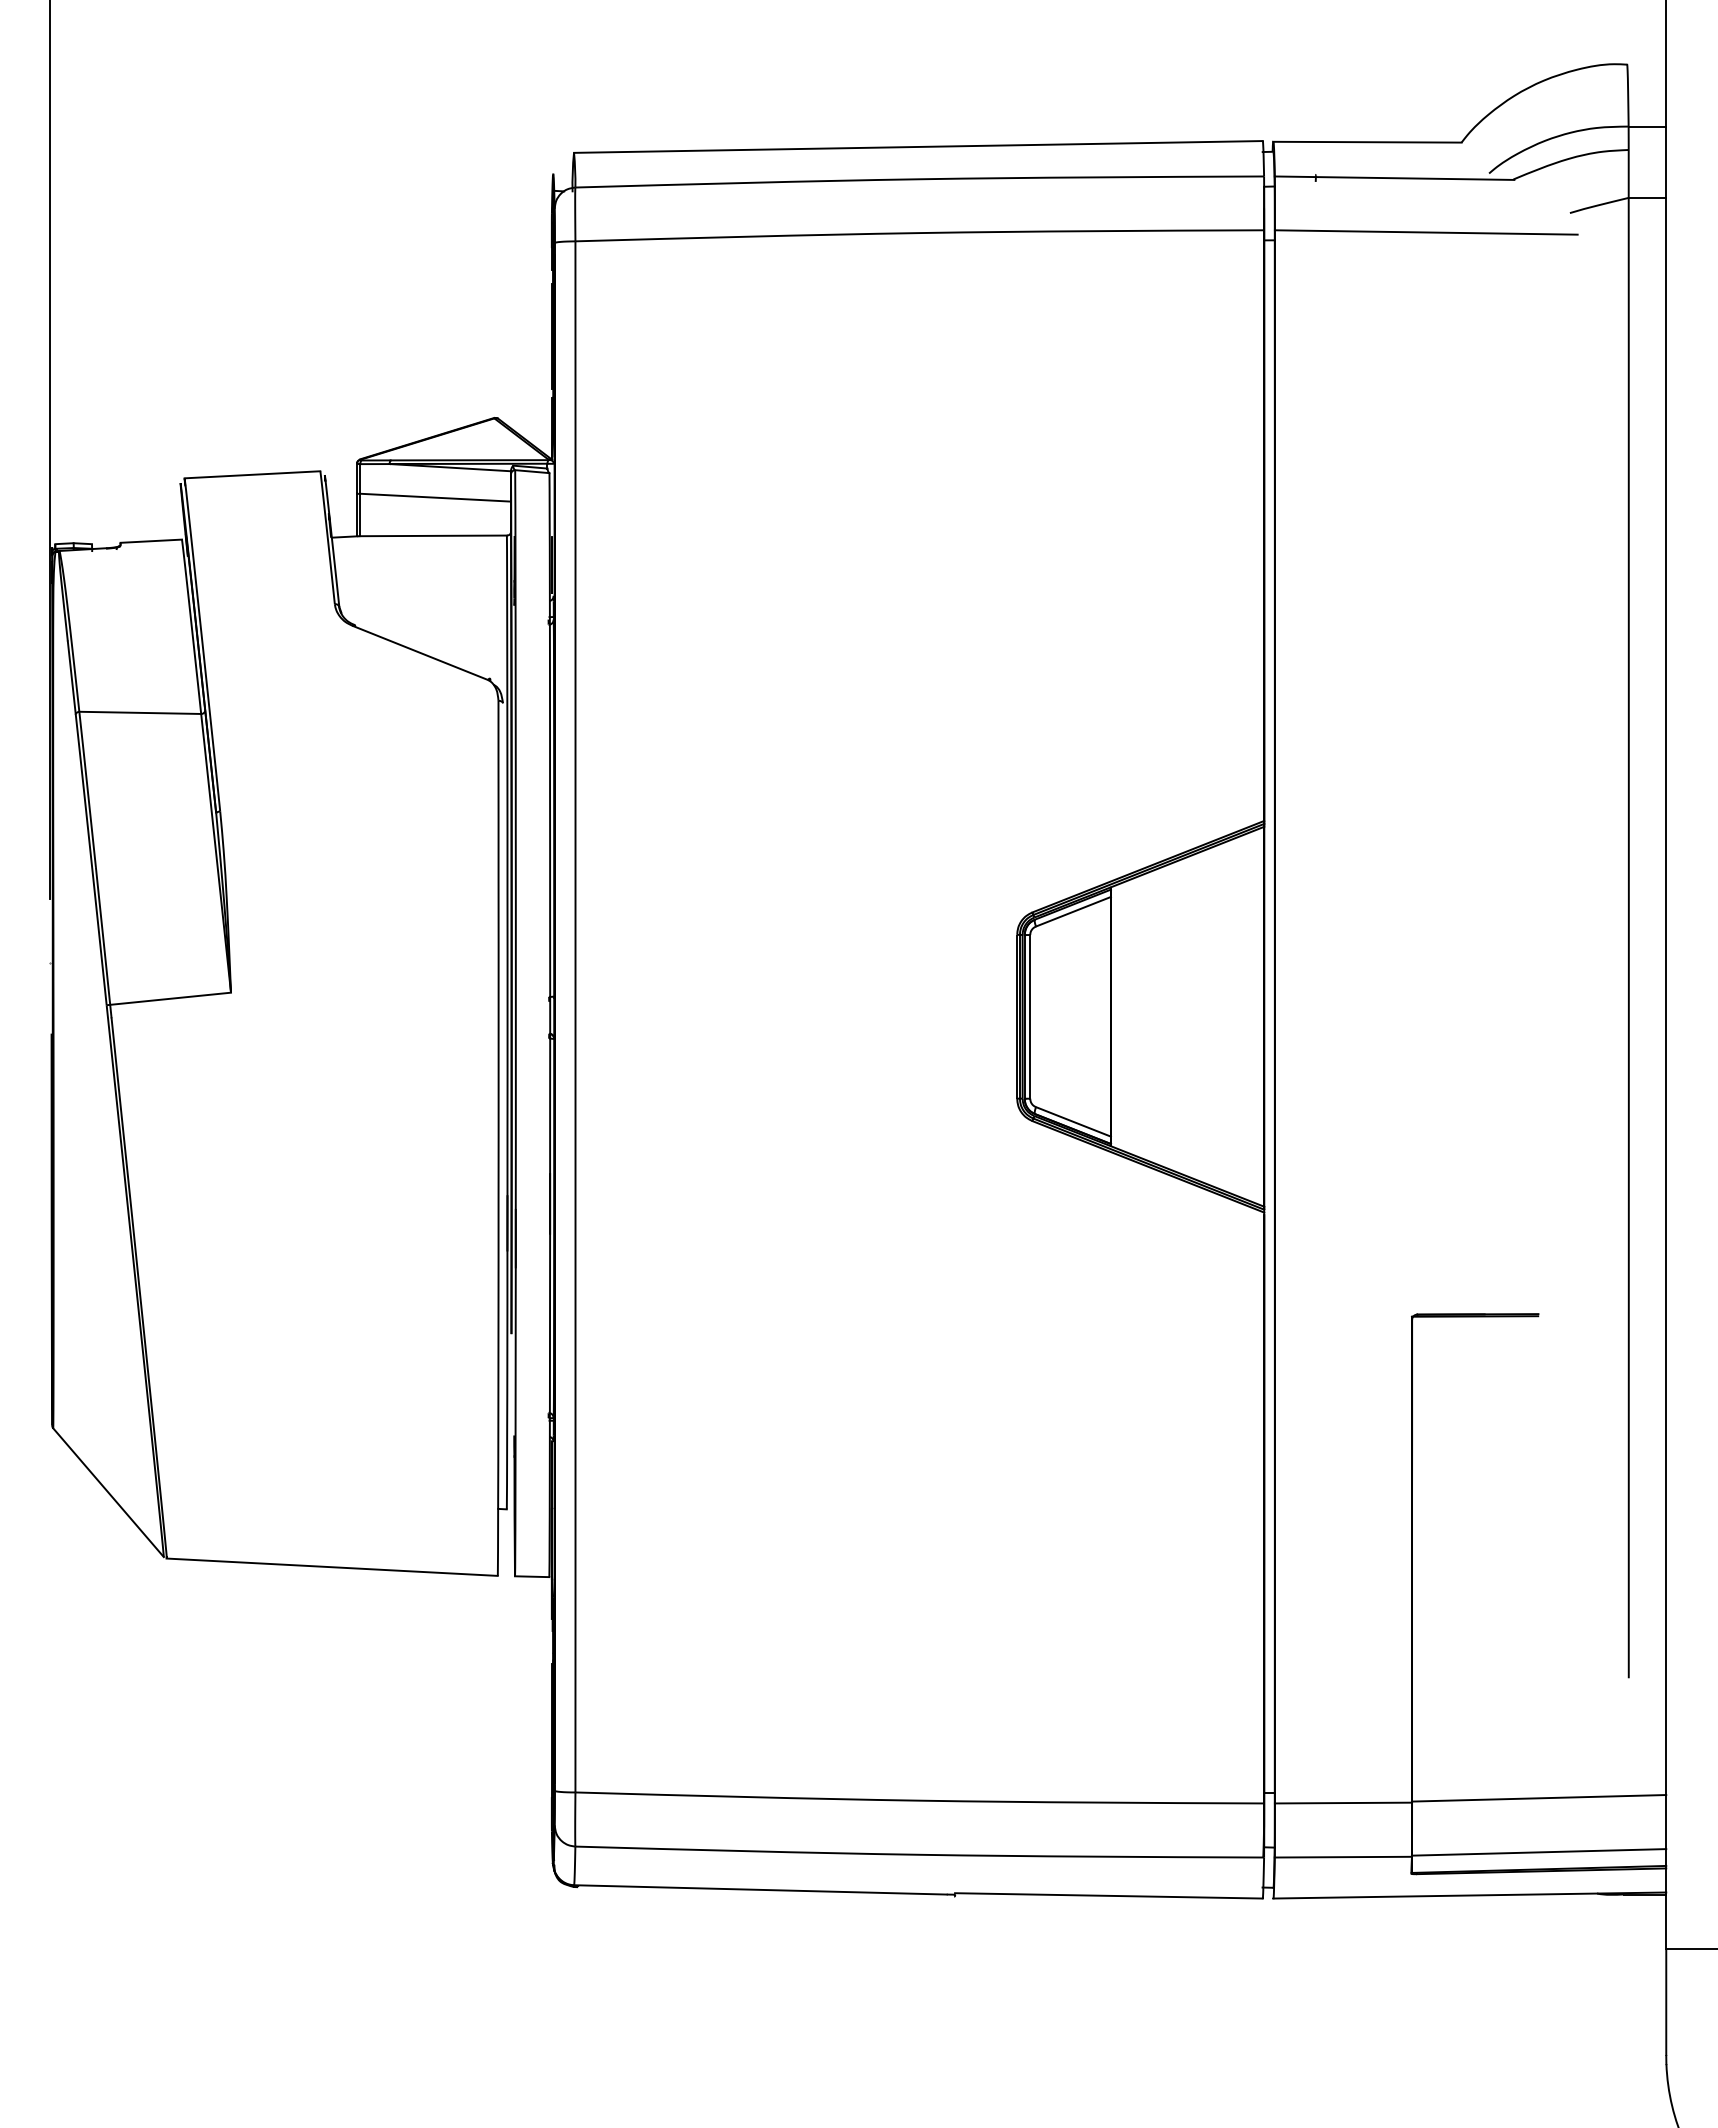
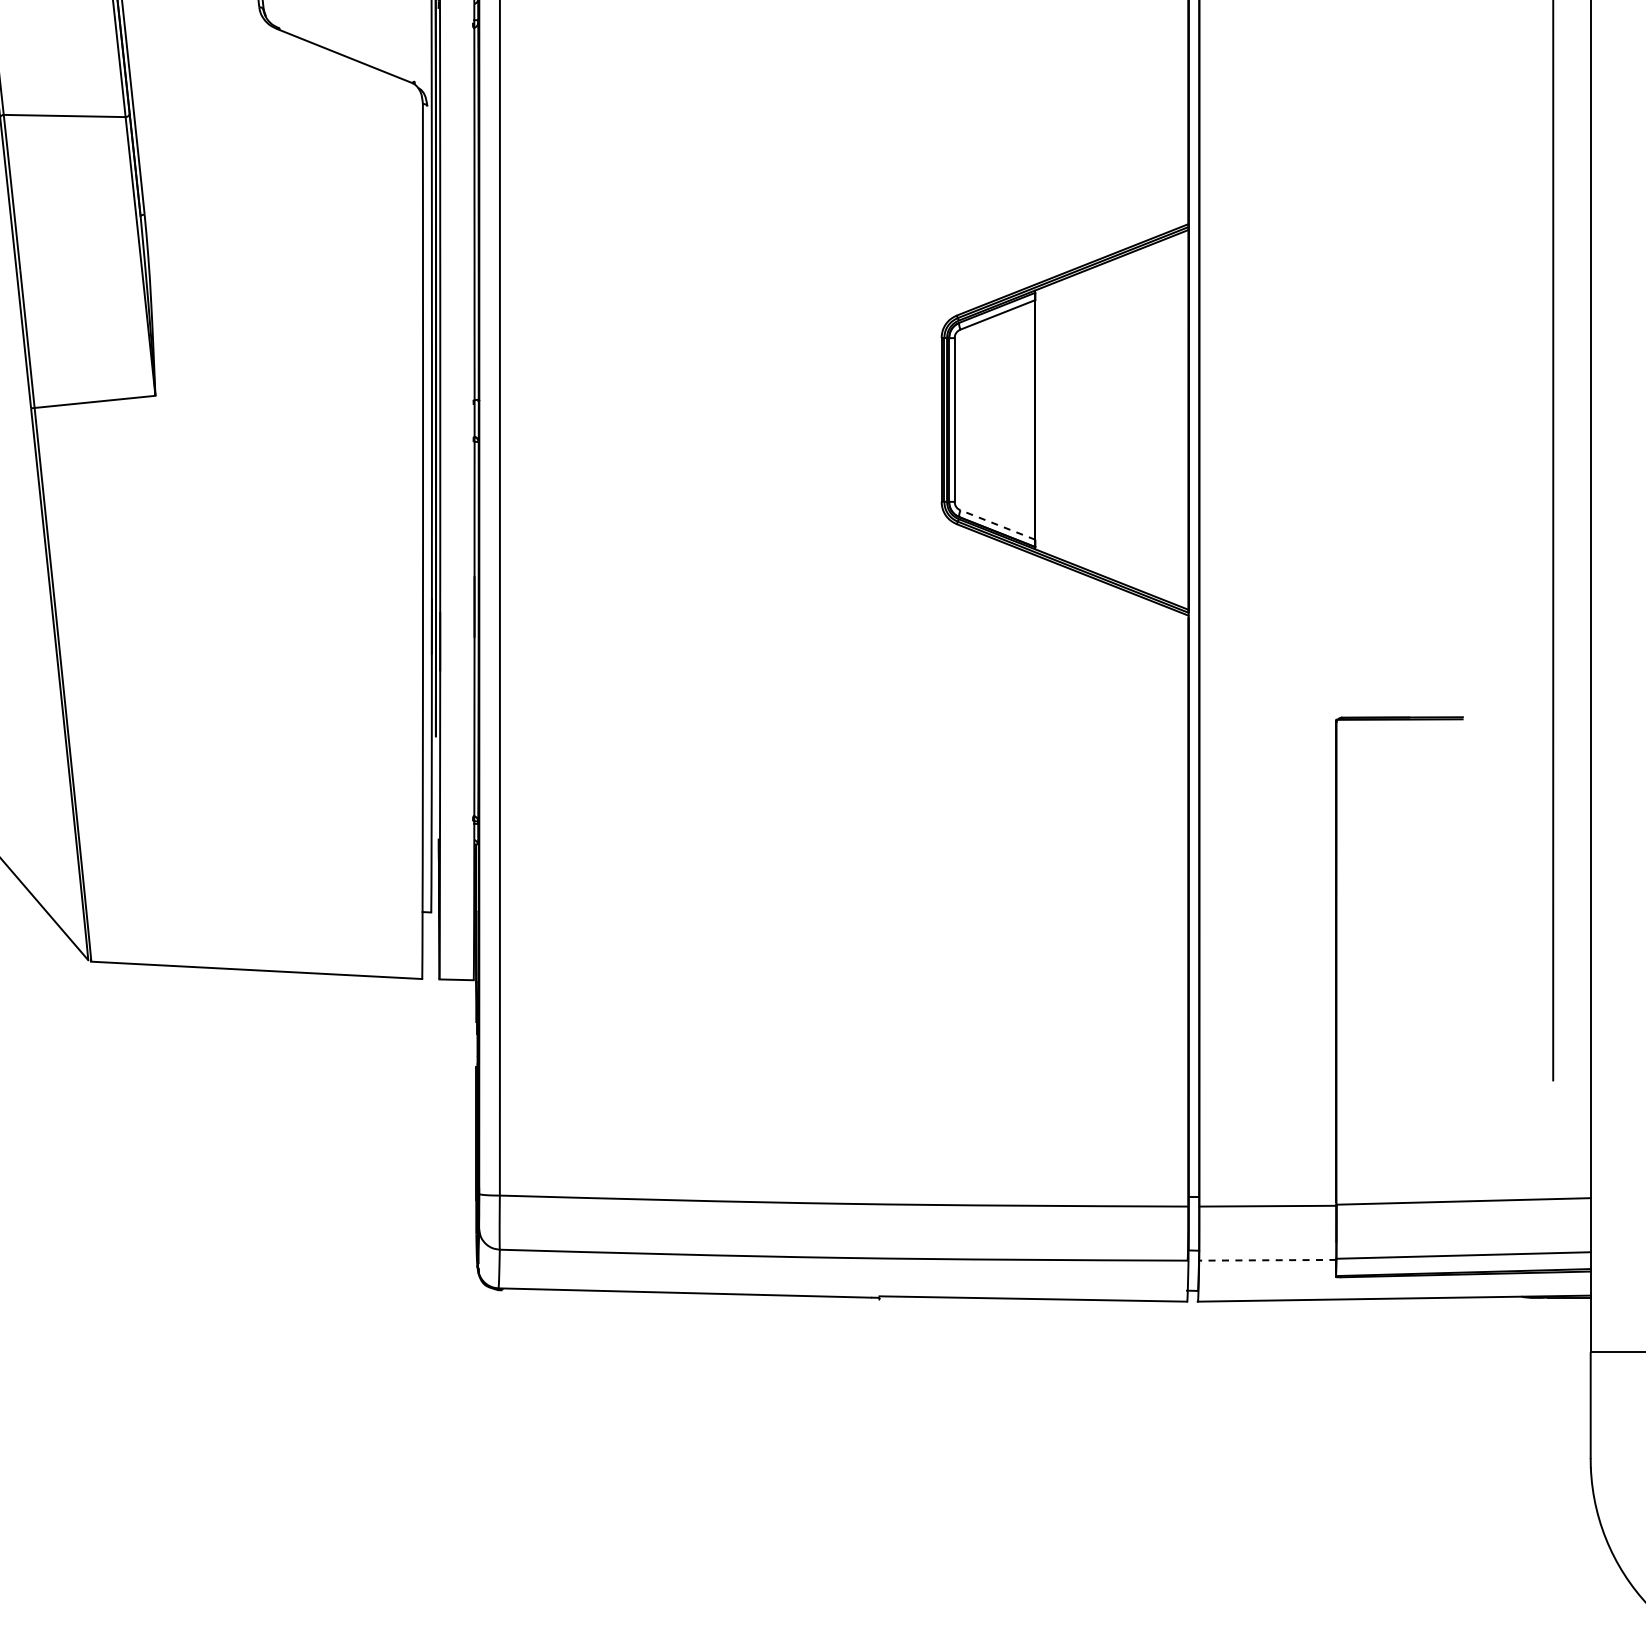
line: (1073, 1121) -> (997, 524), solid -> dashed
line: (1343, 1857) -> (1267, 1260), solid -> dashed

